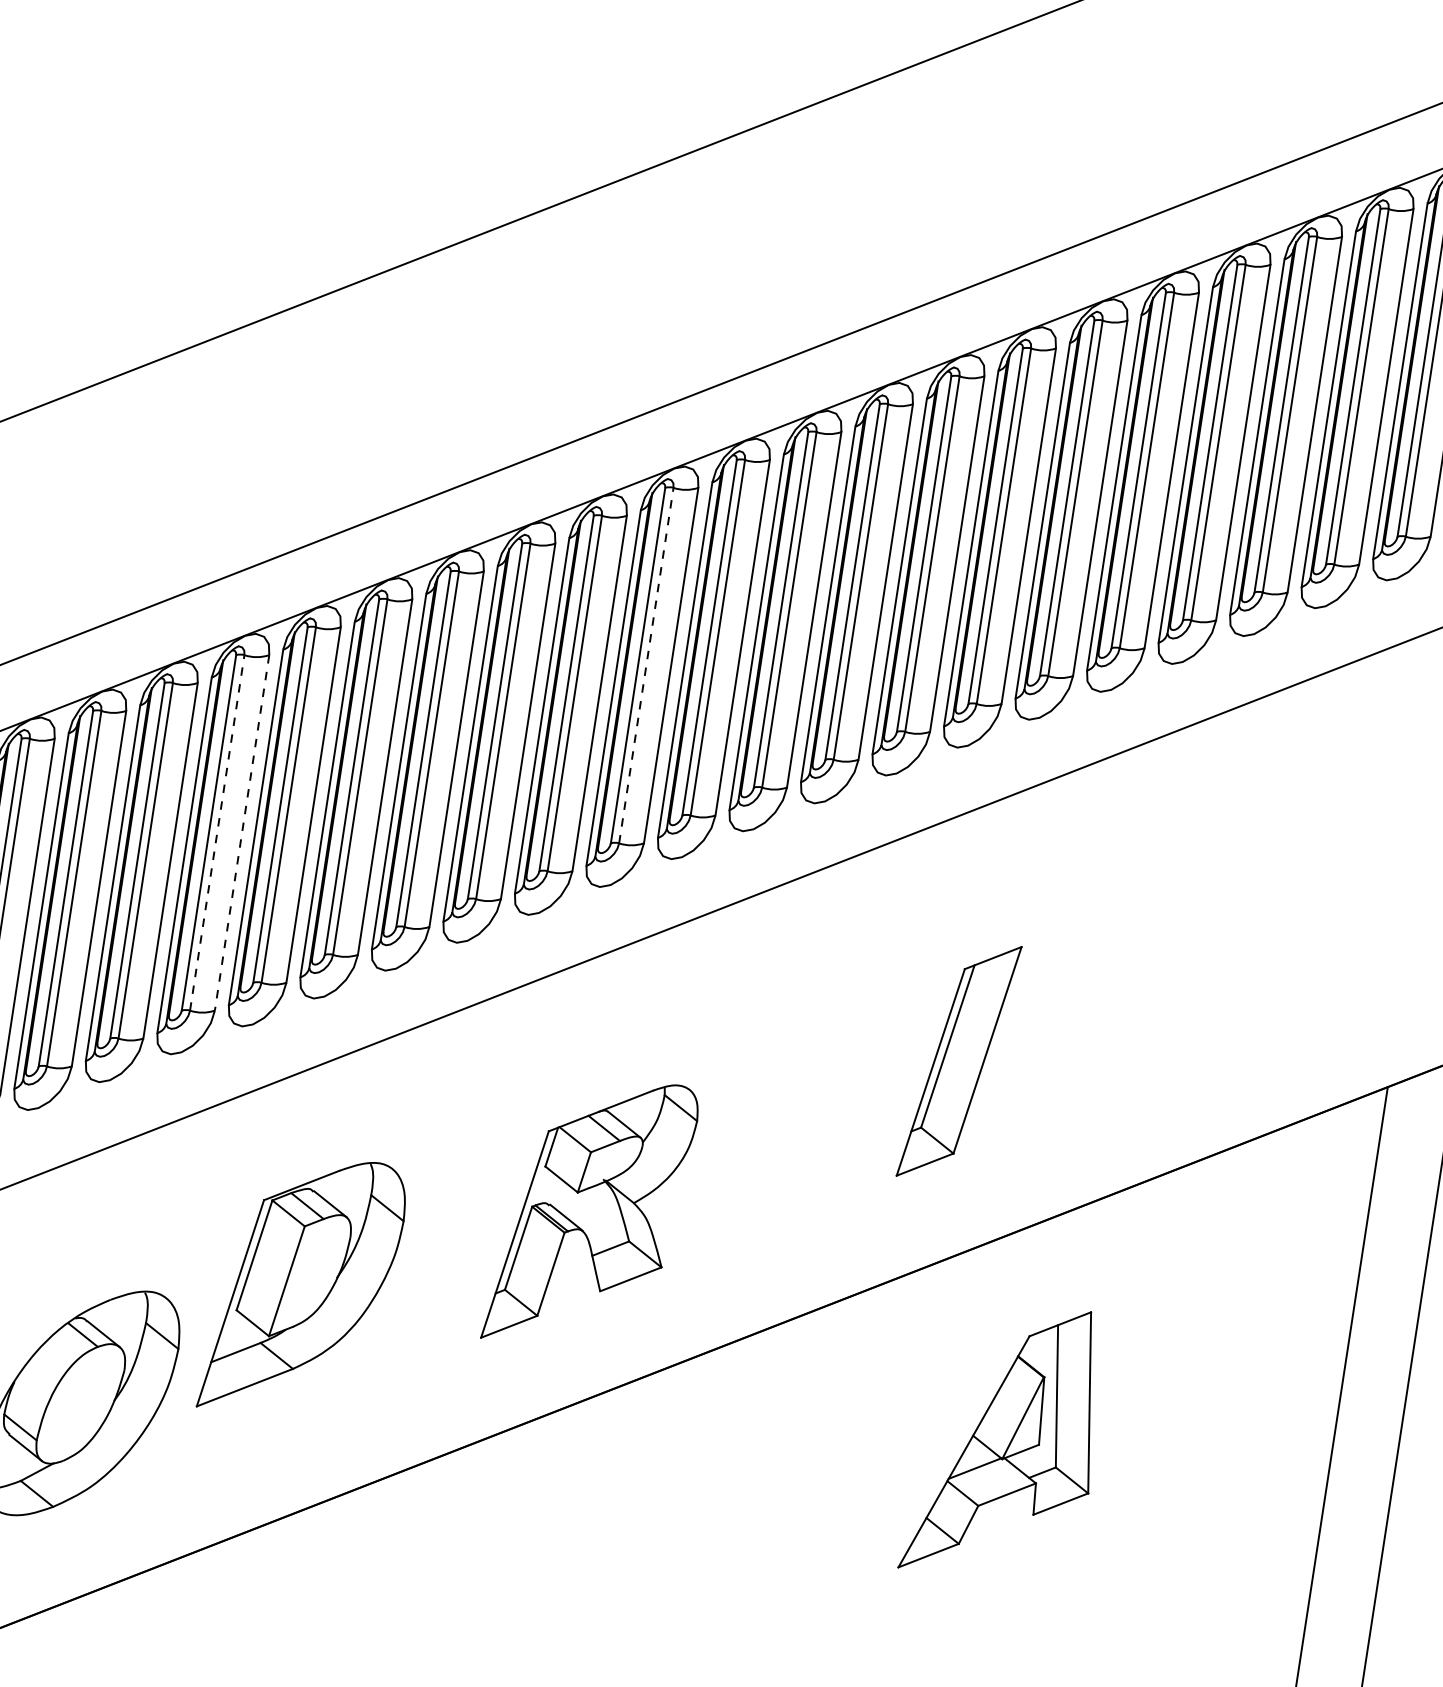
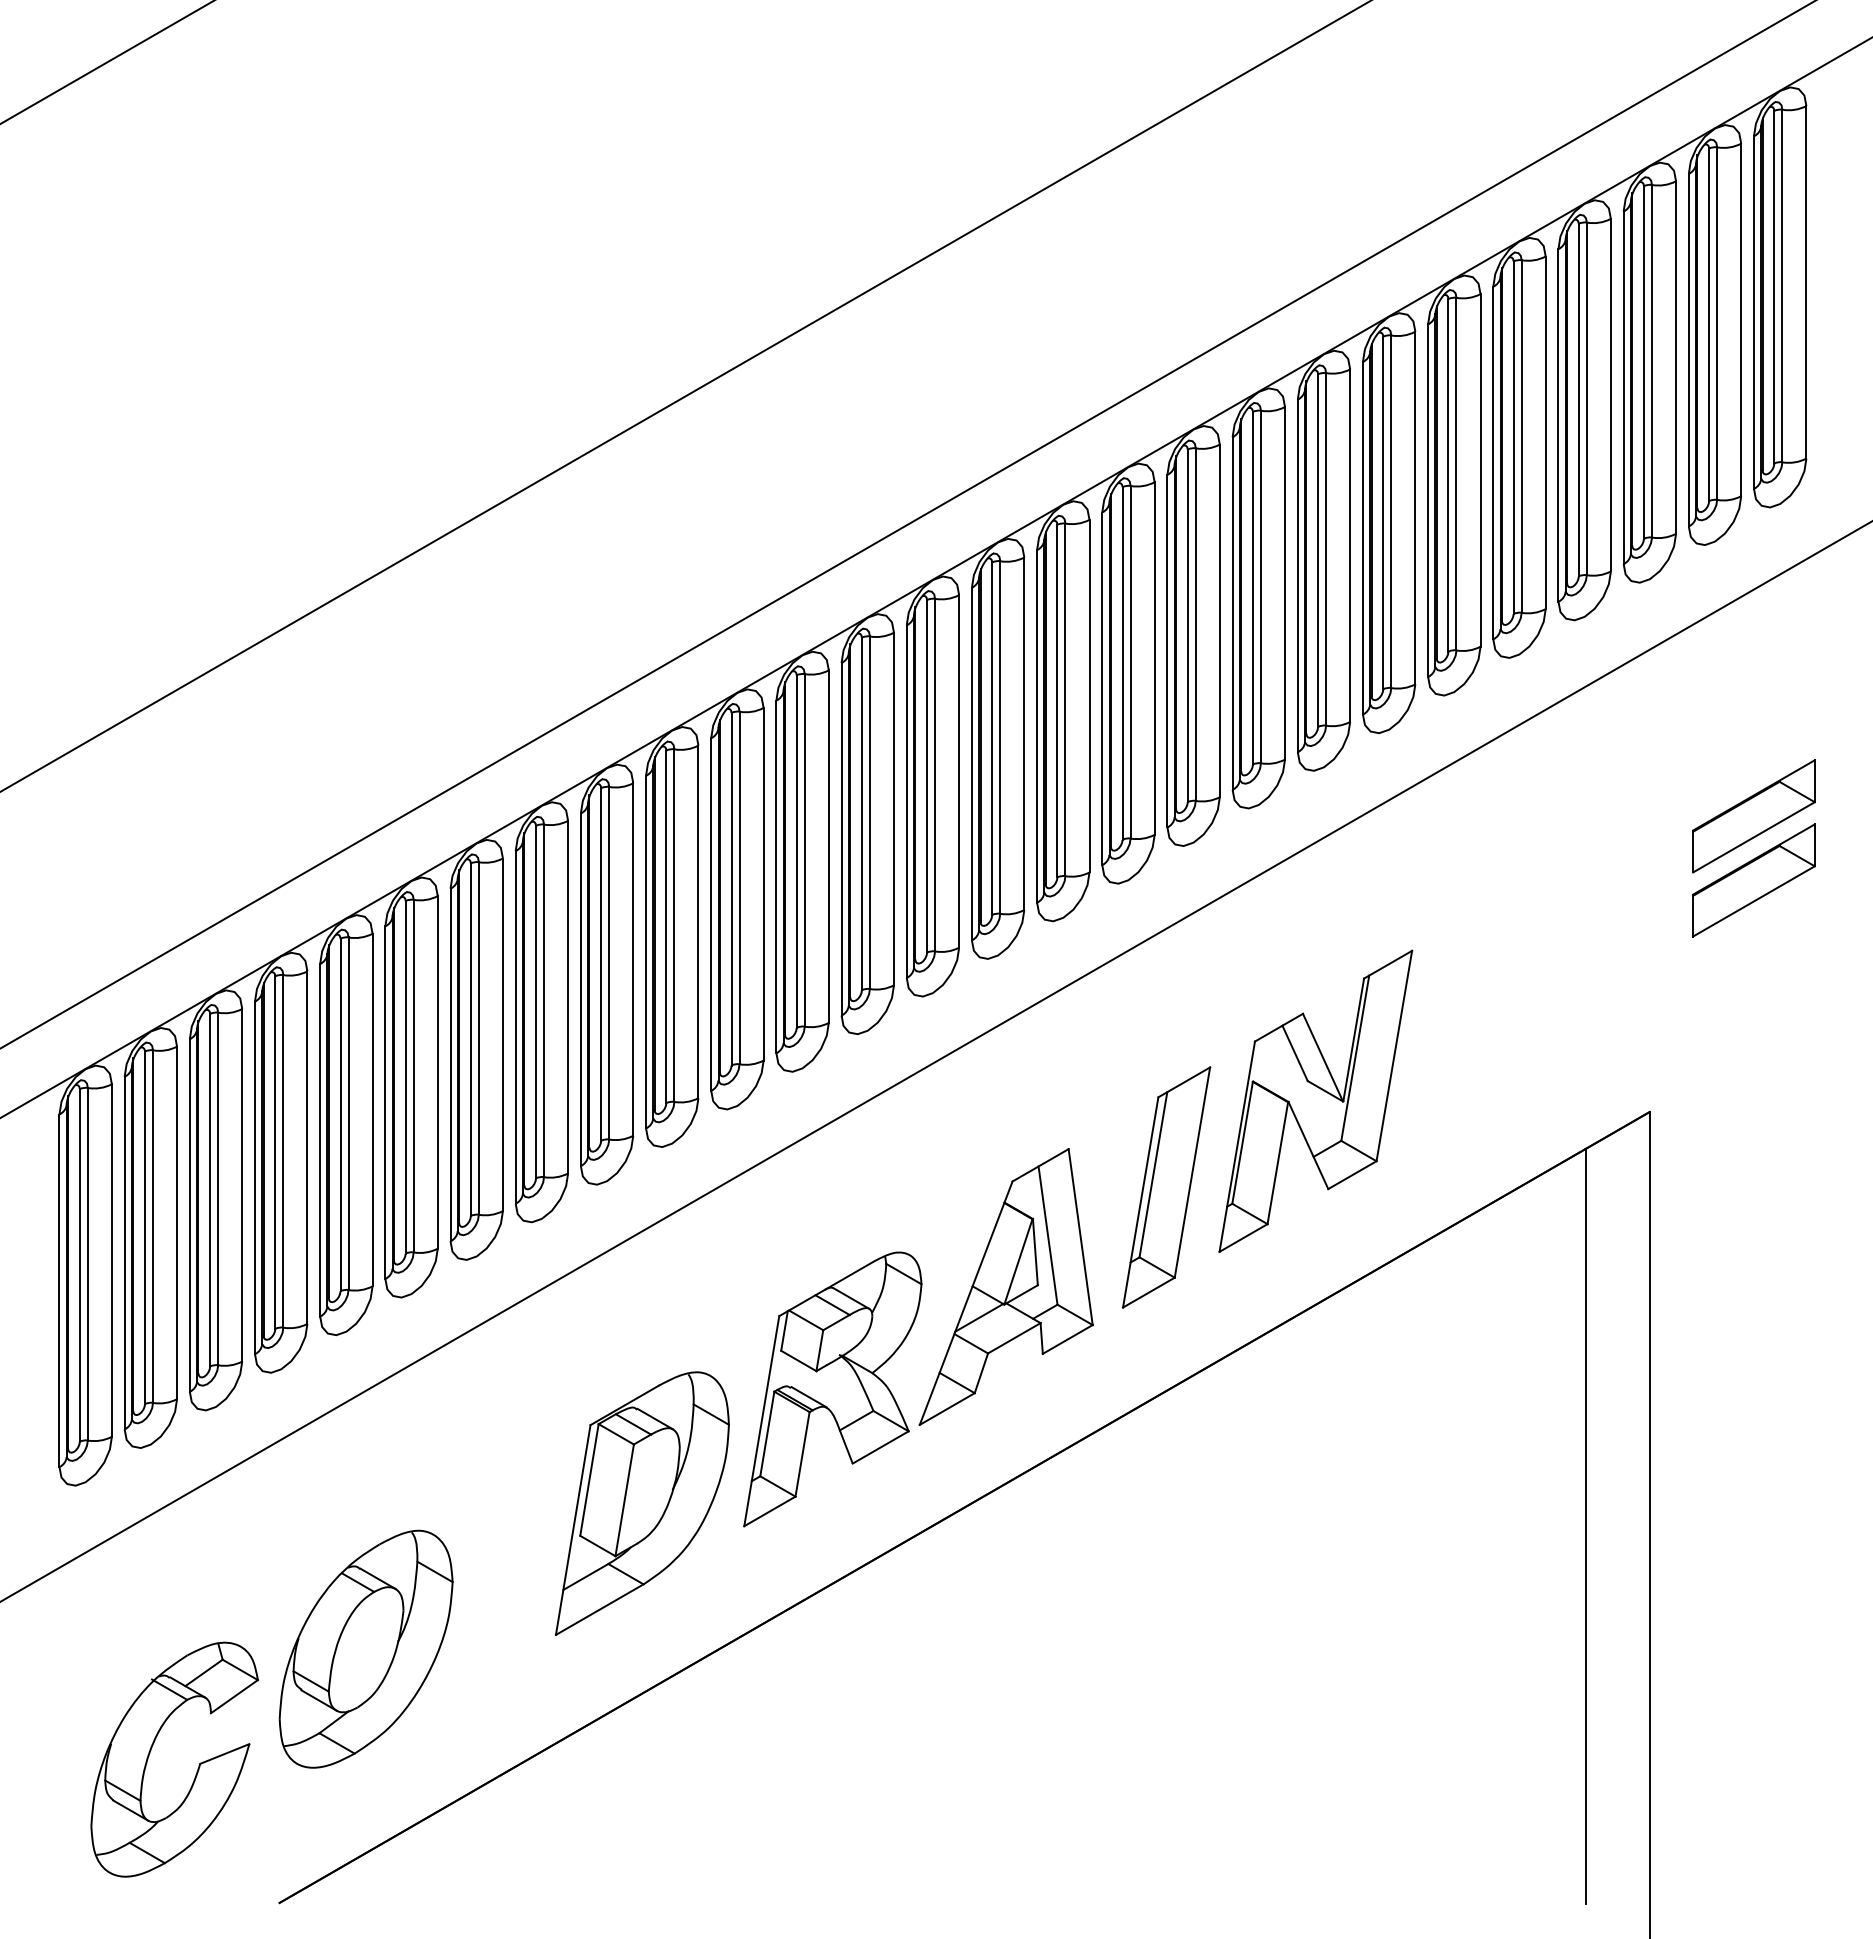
line: (646, 664) -> (804, 849), dashed -> solid
line: (217, 832) -> (413, 1075), dashed -> solid
line: (241, 832) -> (437, 1072), dashed -> solid
part: (1122, 996) -> (1315, 1100), added
part: (303, 1287) -> (641, 1503), moved
part: (1006, 1441) -> (1005, 1286), moved

